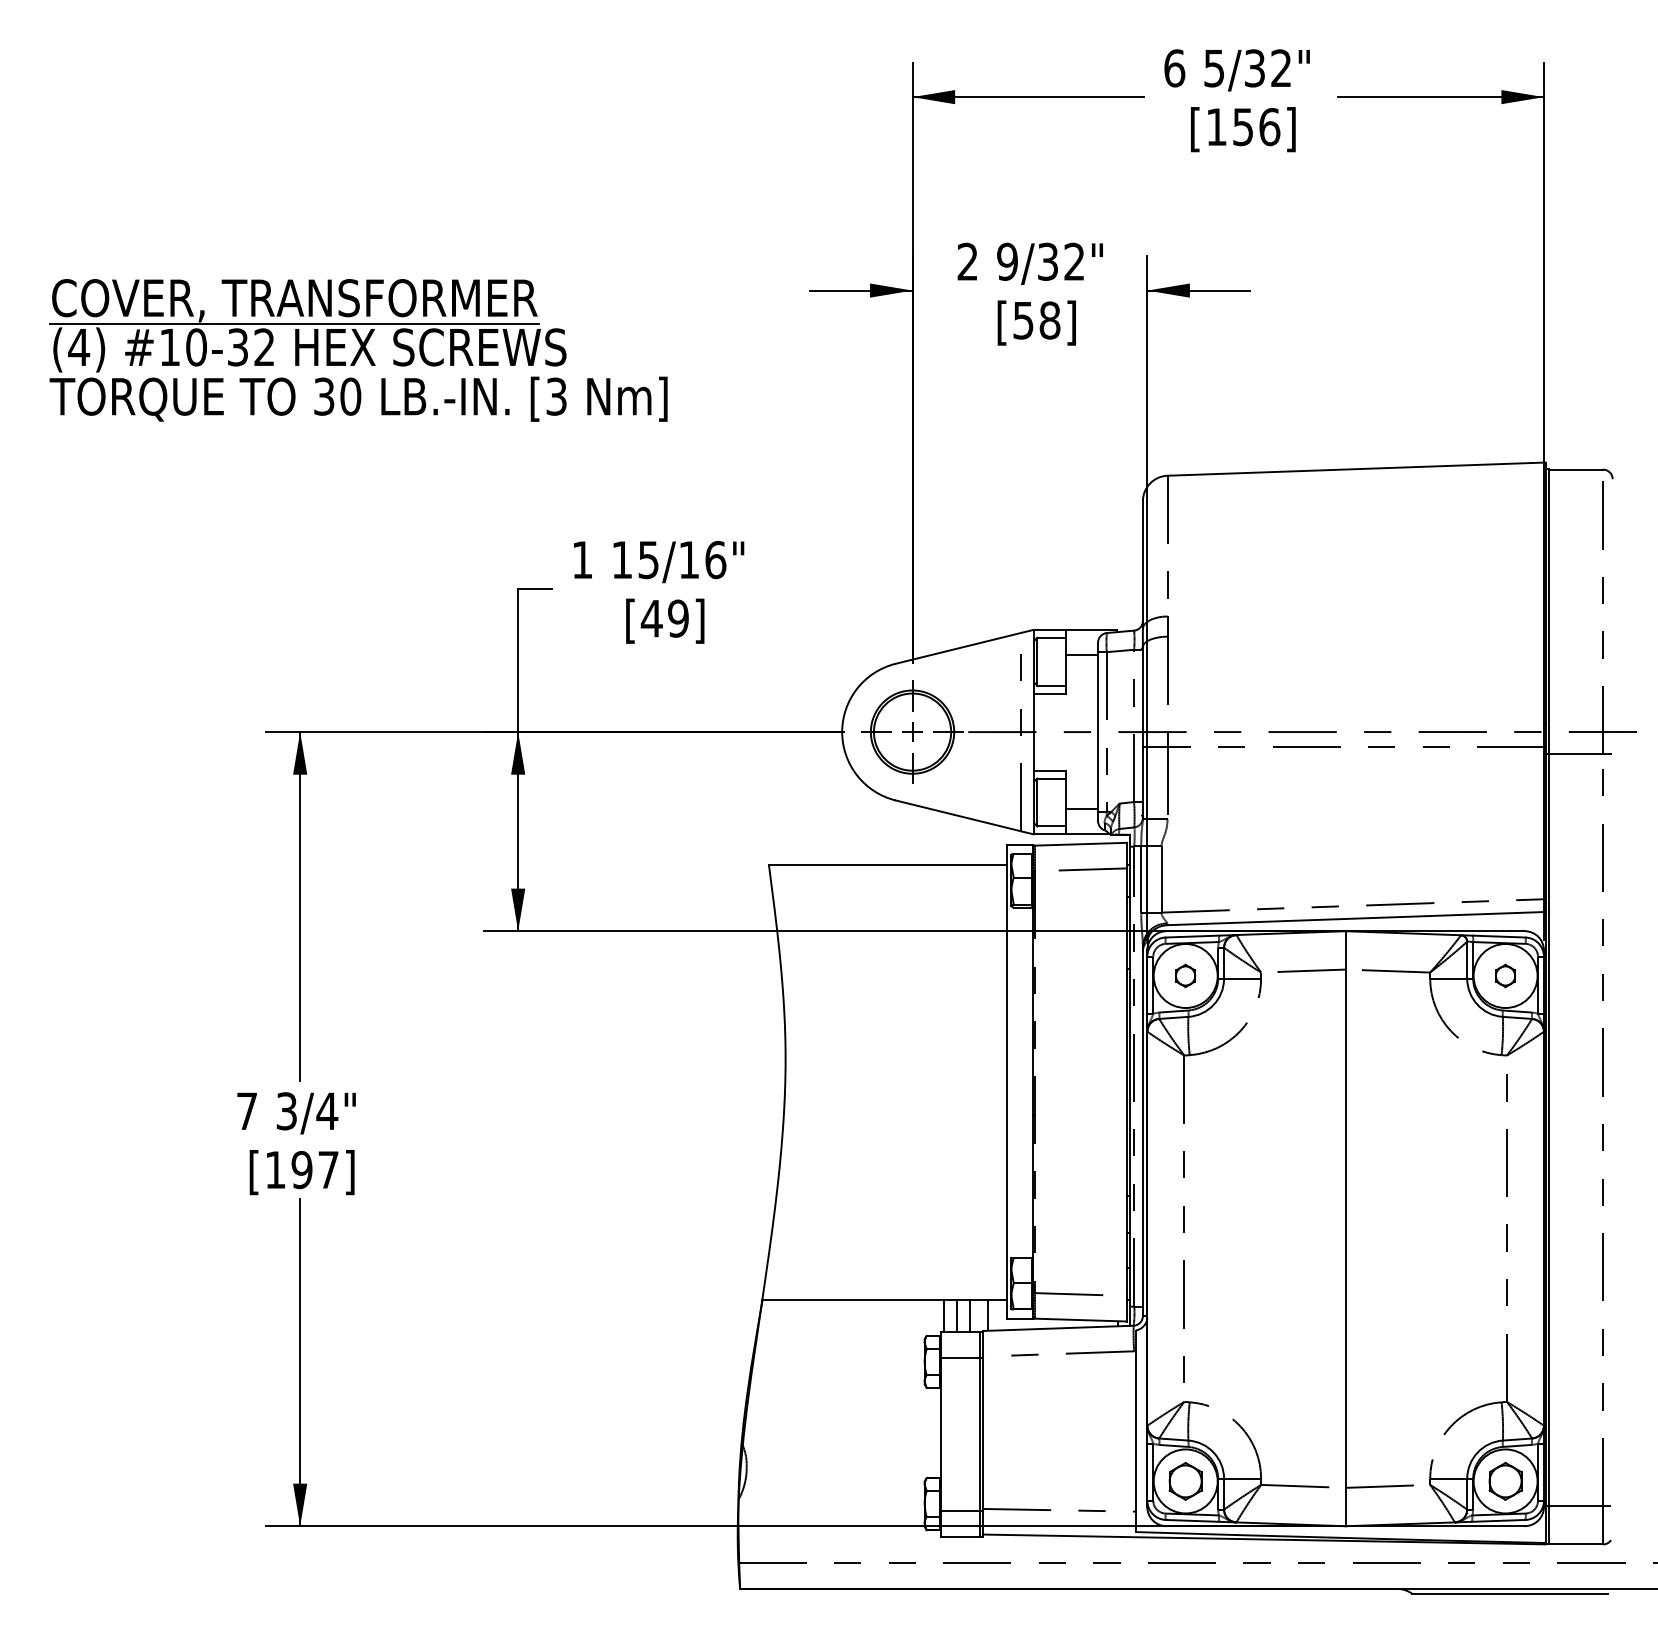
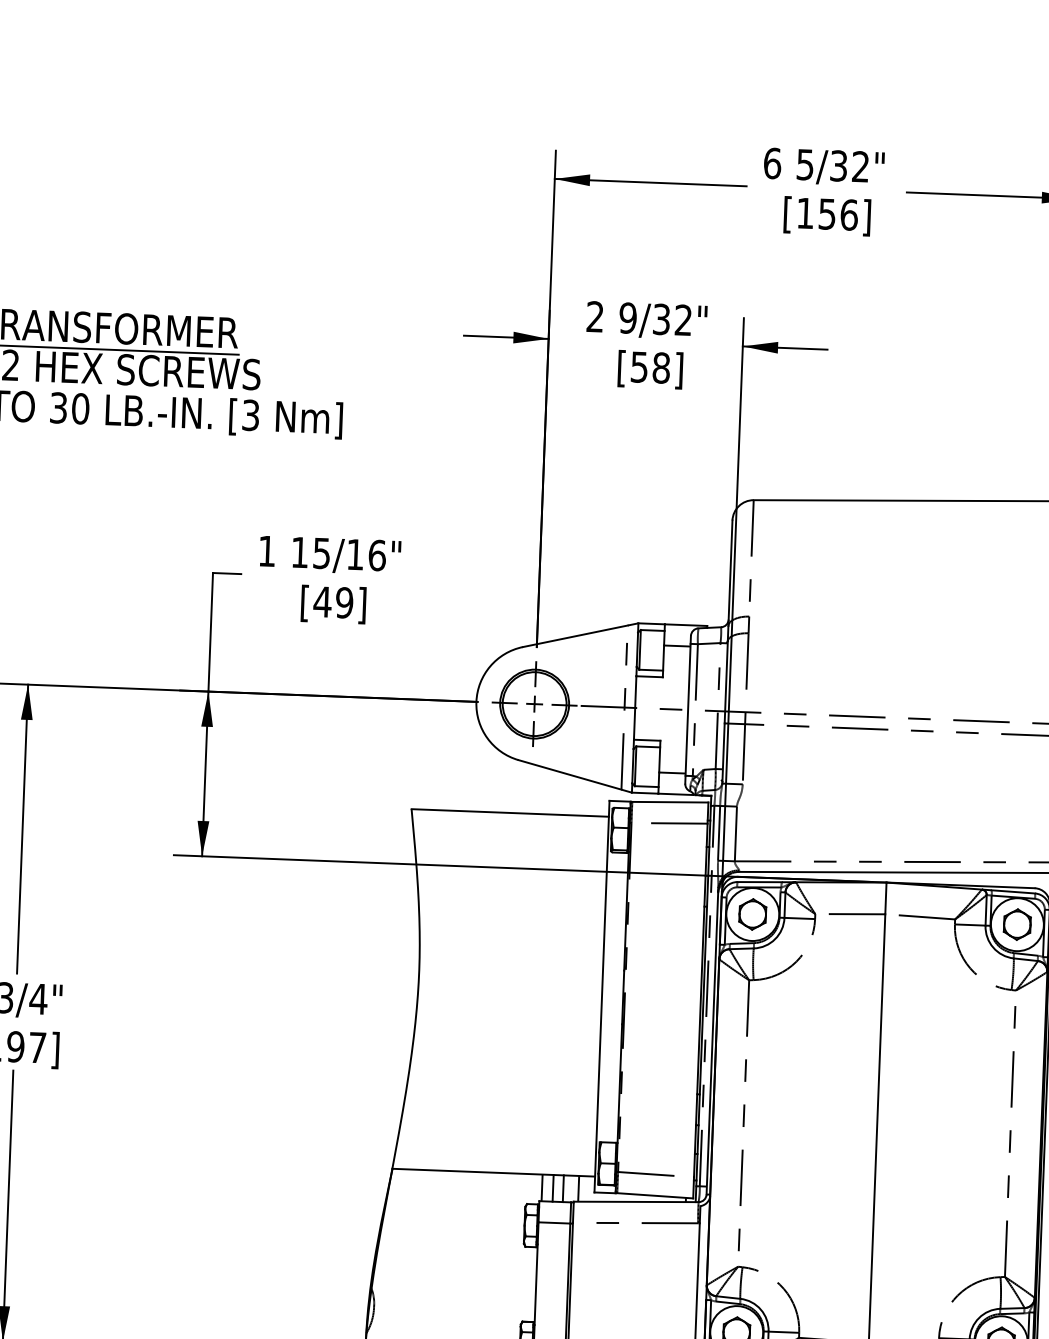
part: (1185, 975) -> (752, 914), size x1.67
part: (1505, 975) -> (1017, 924), size x1.67

